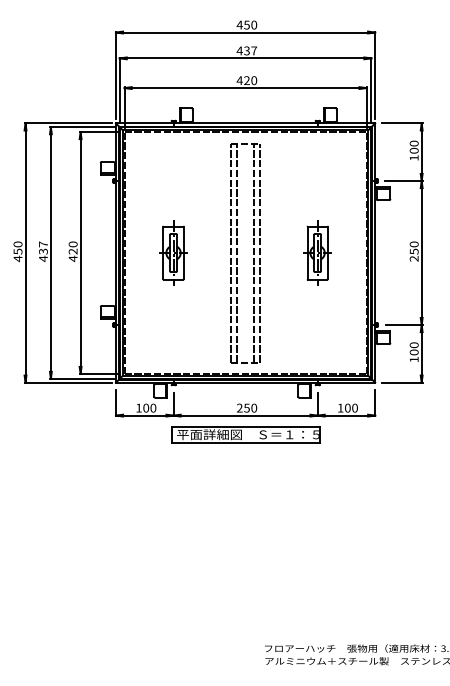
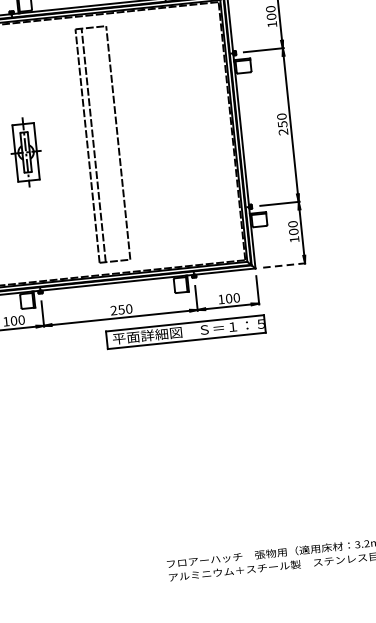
line: (254, 252) -> (112, 142), removed
part: (317, 252) -> (179, 135), removed
line: (402, 382) -> (284, 265), solid -> dashed
part: (245, 434) -> (185, 331), moved

